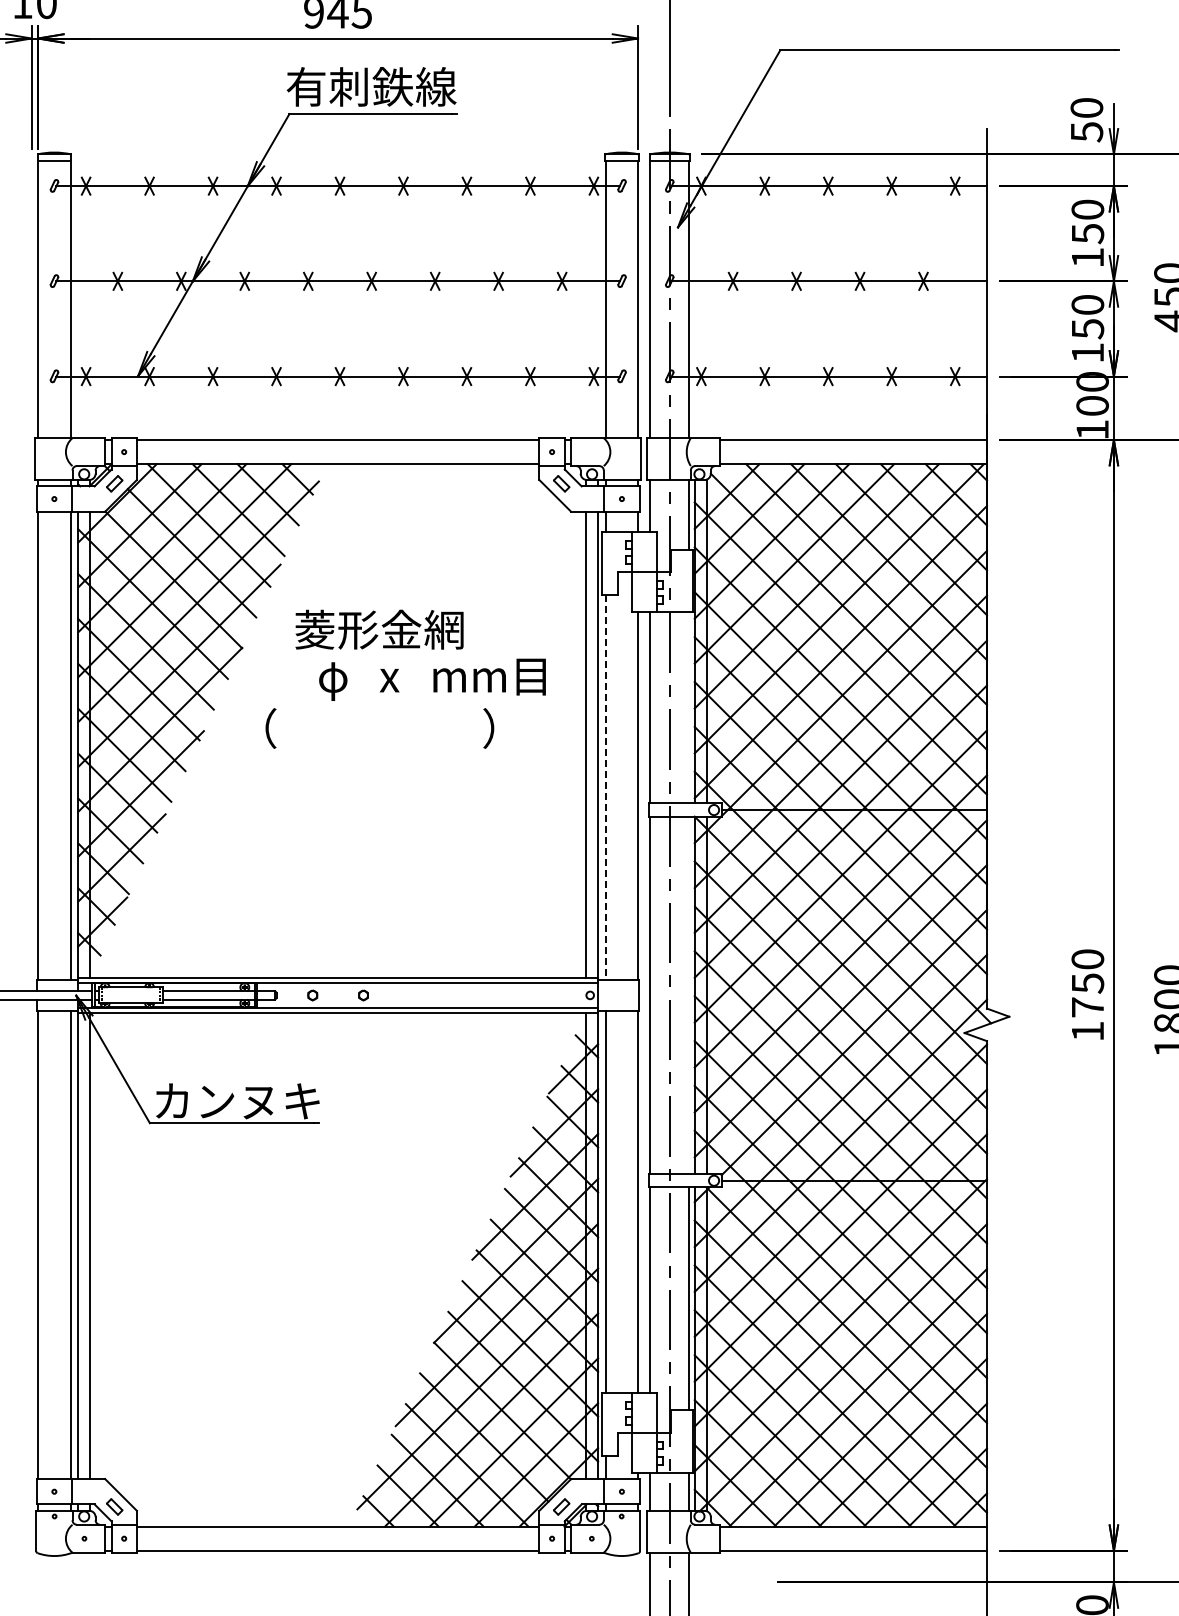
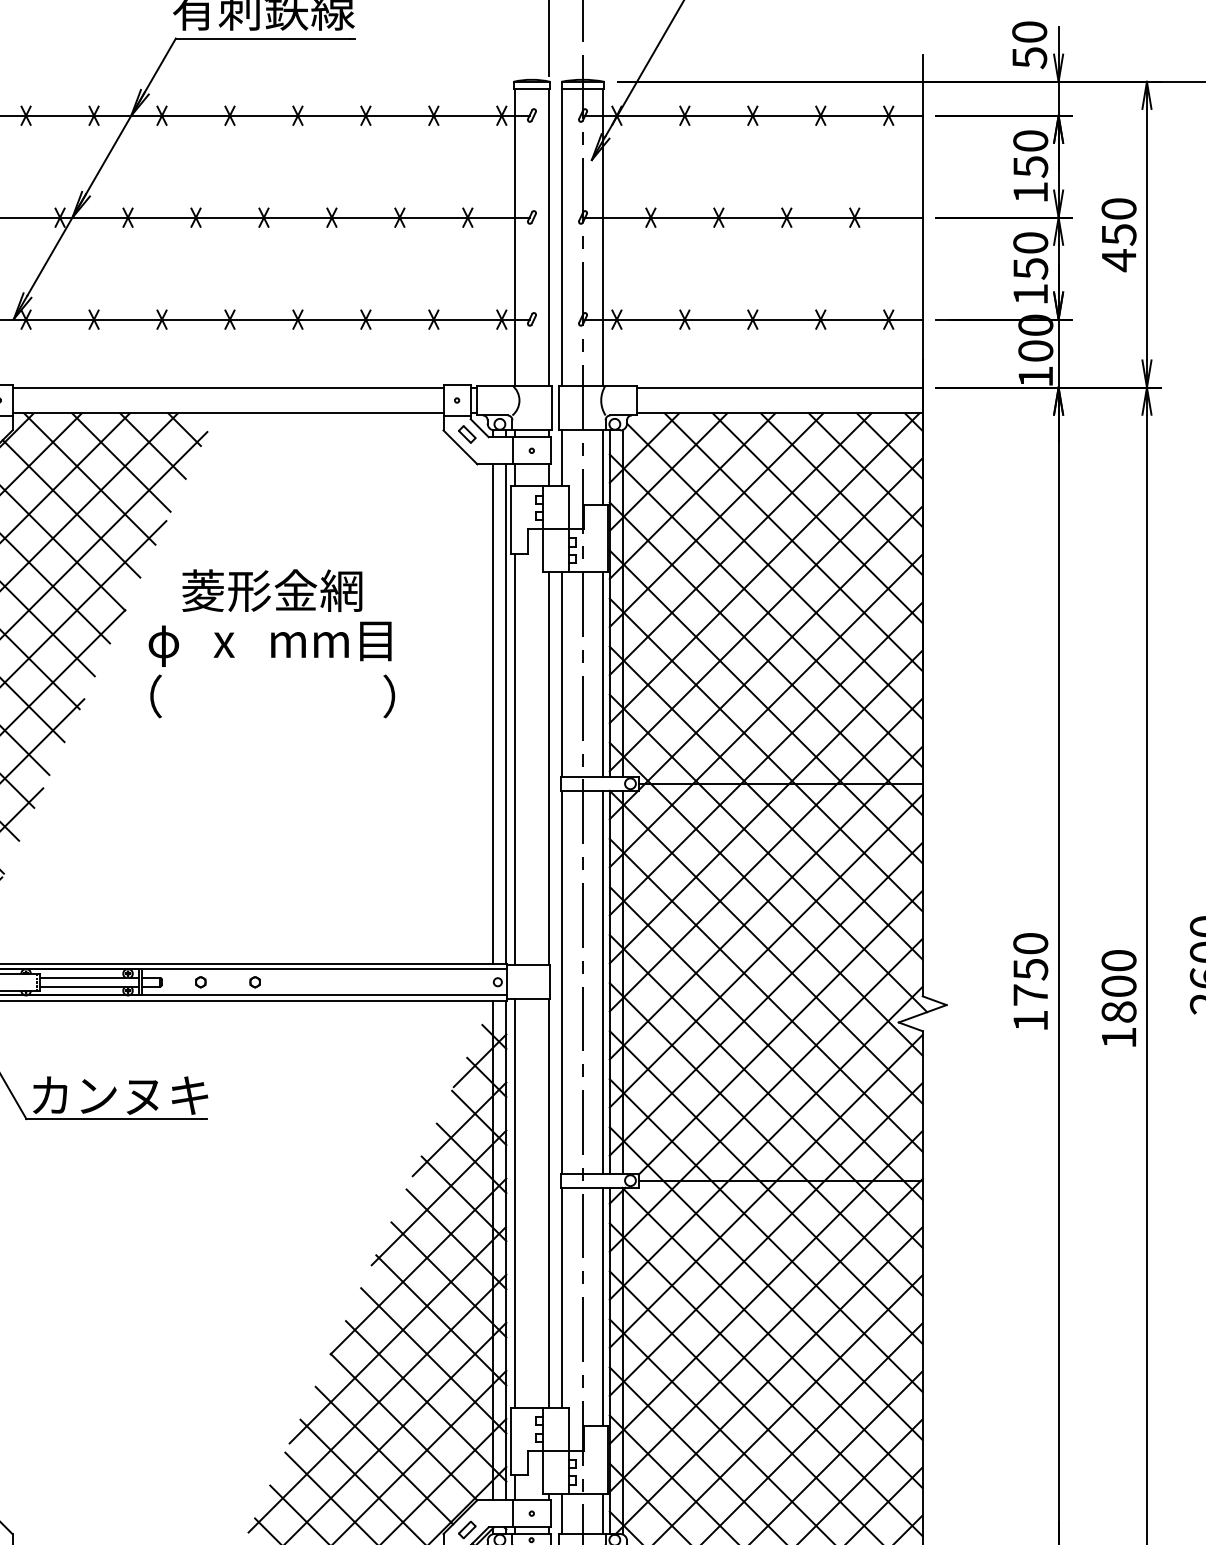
text: (432, 679) -> (270, 643), moved
line: (688, 707) -> (603, 673), added
line: (605, 787) -> (514, 759), dashed -> solid
line: (688, 995) -> (603, 982), added

